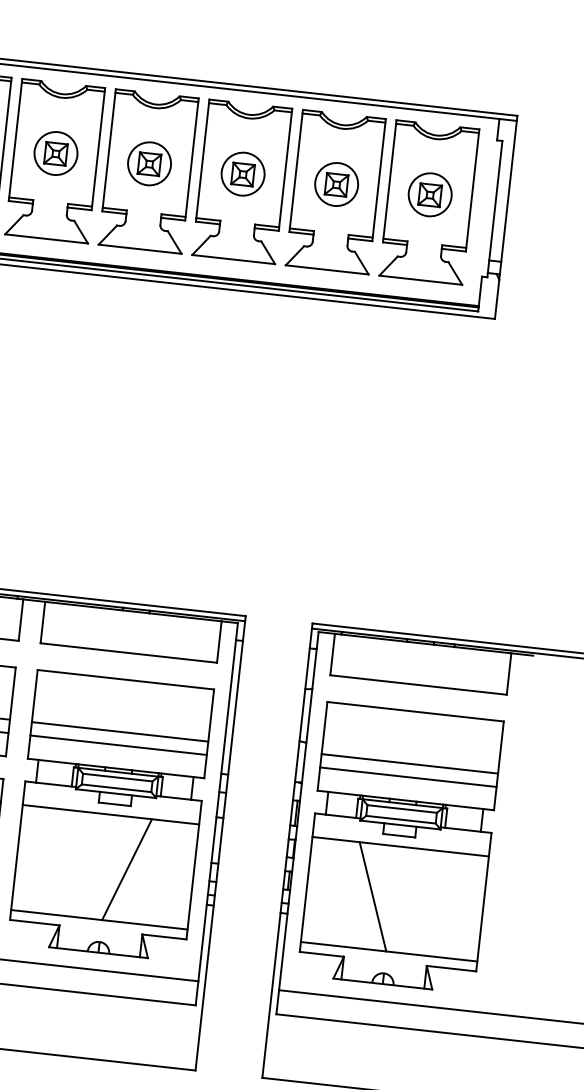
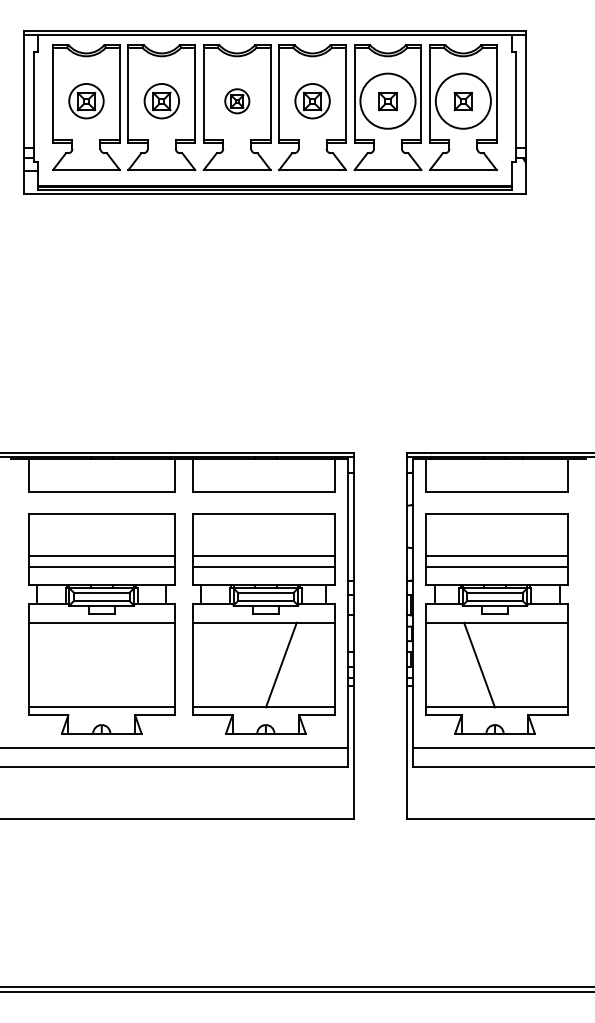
part: (149, 164) -> (237, 101), size x0.7
circle: (336, 184) -> (387, 101), size x1.6
circle: (430, 195) -> (463, 101), size x1.6

